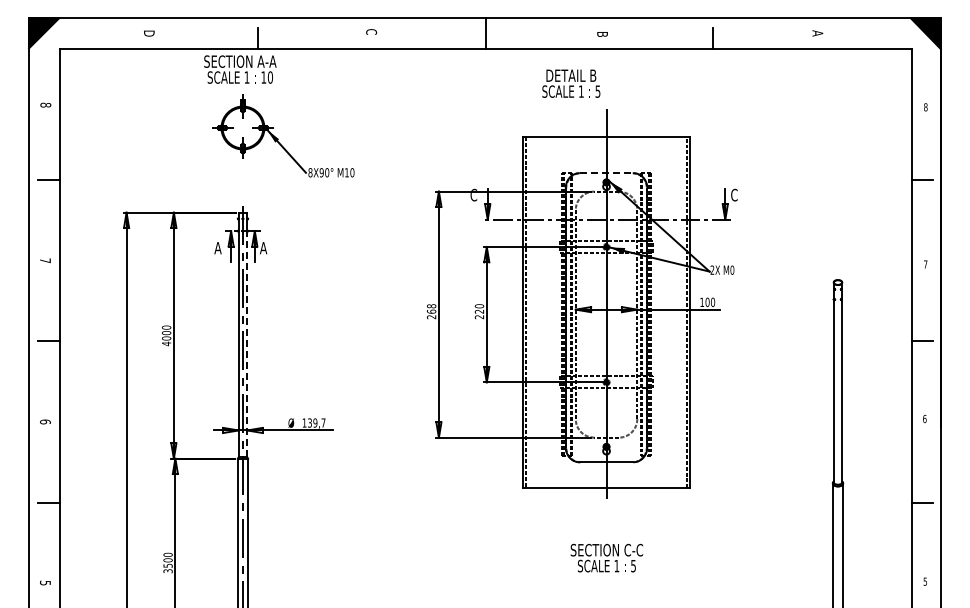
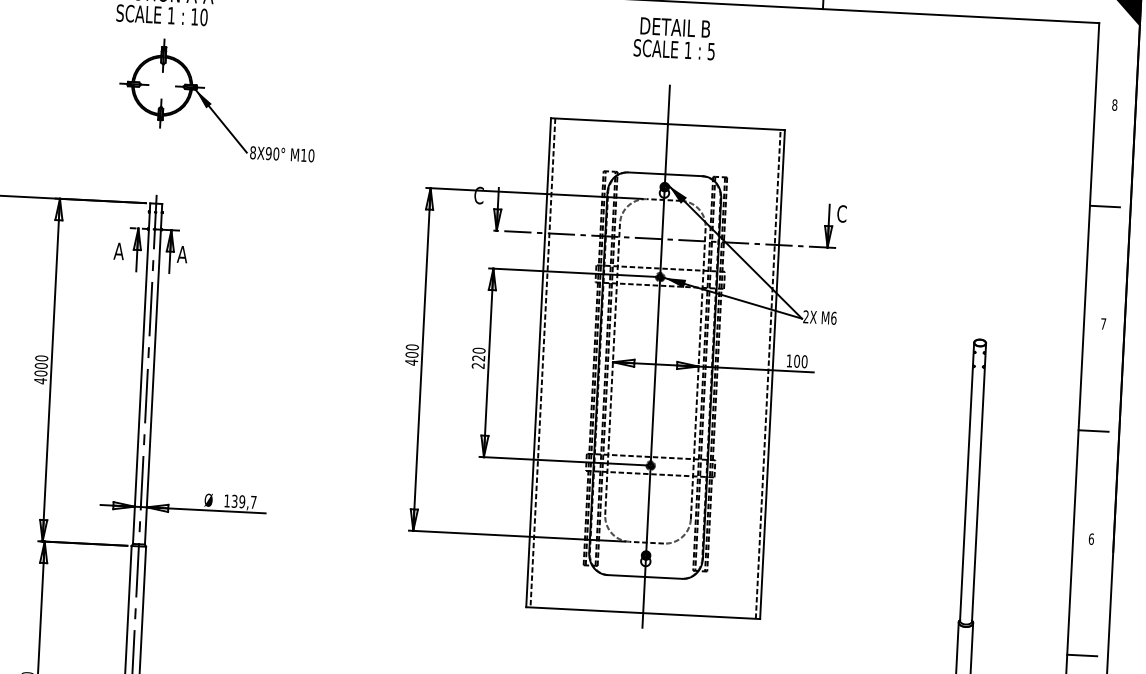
text: (571, 83) -> (675, 38), moved
line: (606, 173) -> (665, 174), dashed -> solid
text: (732, 269) -> (834, 317), M0 -> M6
text: (431, 311) -> (411, 354), 268 -> 400
line: (247, 344) -> (153, 387), dashed -> solid

